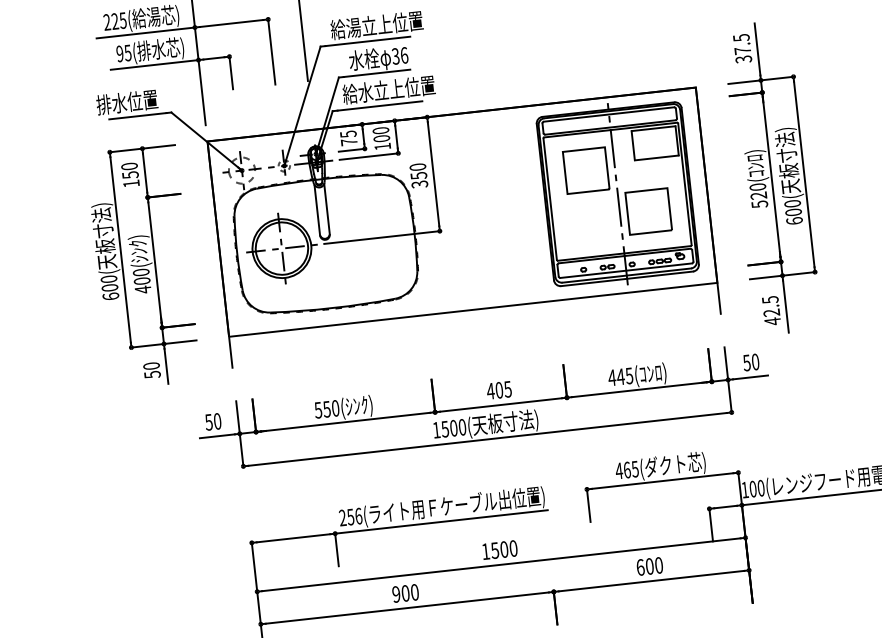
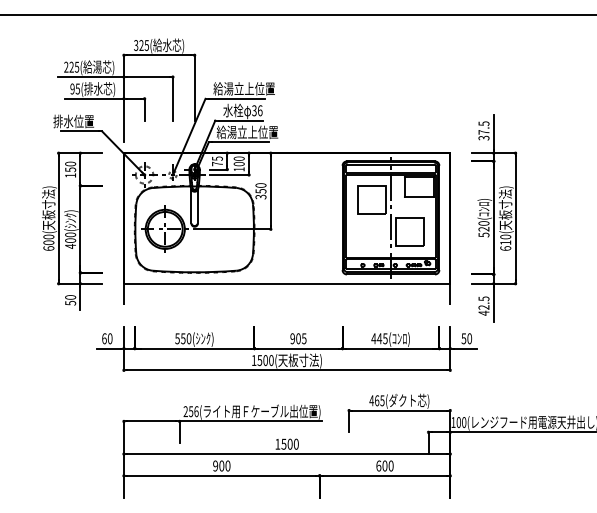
text: (365, 92) -> (231, 132), 給水立上位置 -> 給湯立上位置
text: (793, 212) -> (505, 242), 600( -> 610(
text: (490, 390) -> (292, 338), 405 -> 905
text: (209, 421) -> (104, 338), 50 -> 60

